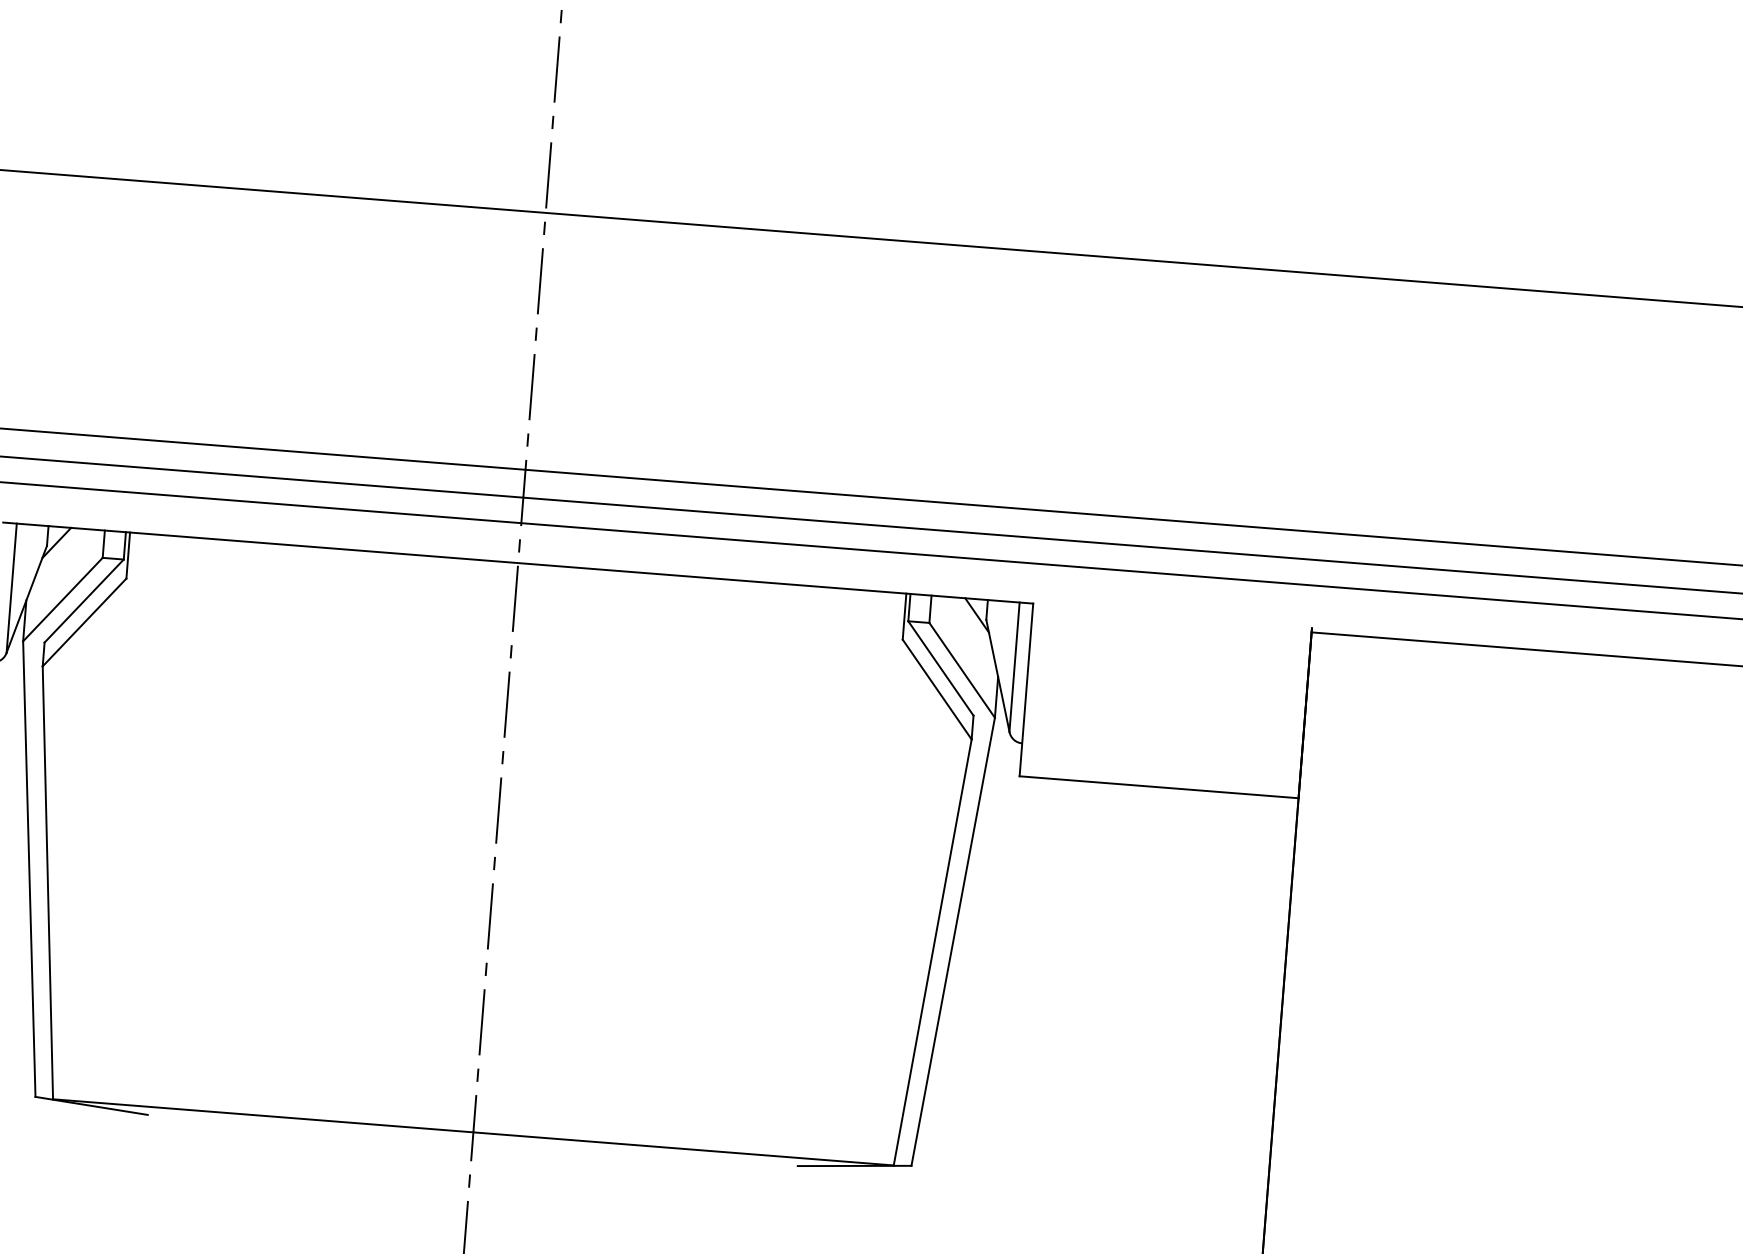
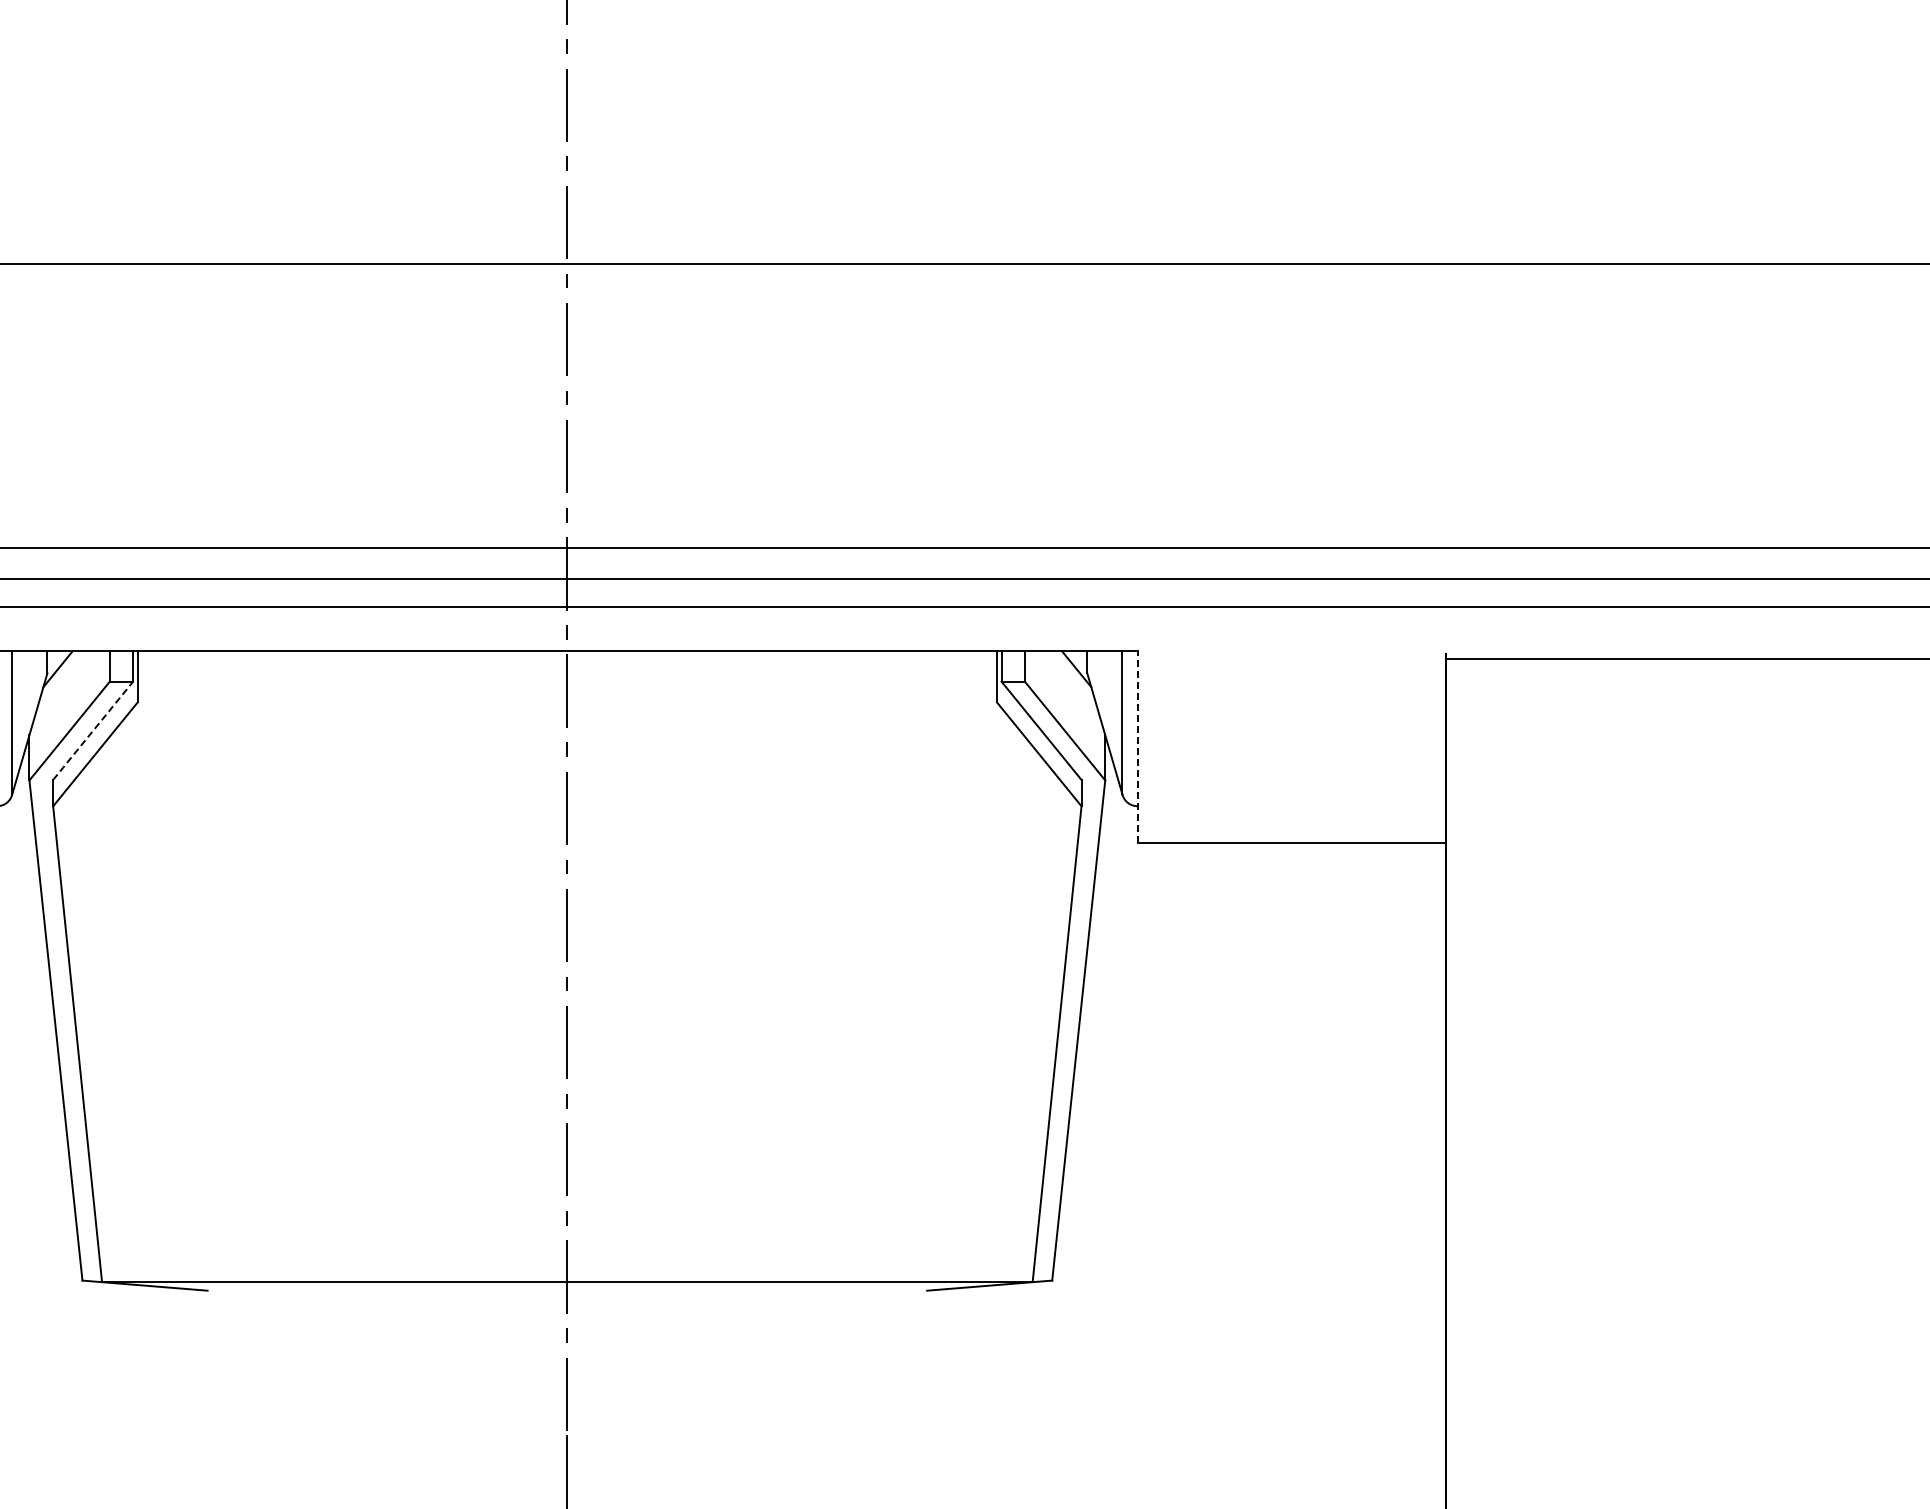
line: (84, 600) -> (93, 730), solid -> dashed
line: (1026, 690) -> (1137, 747), solid -> dashed

